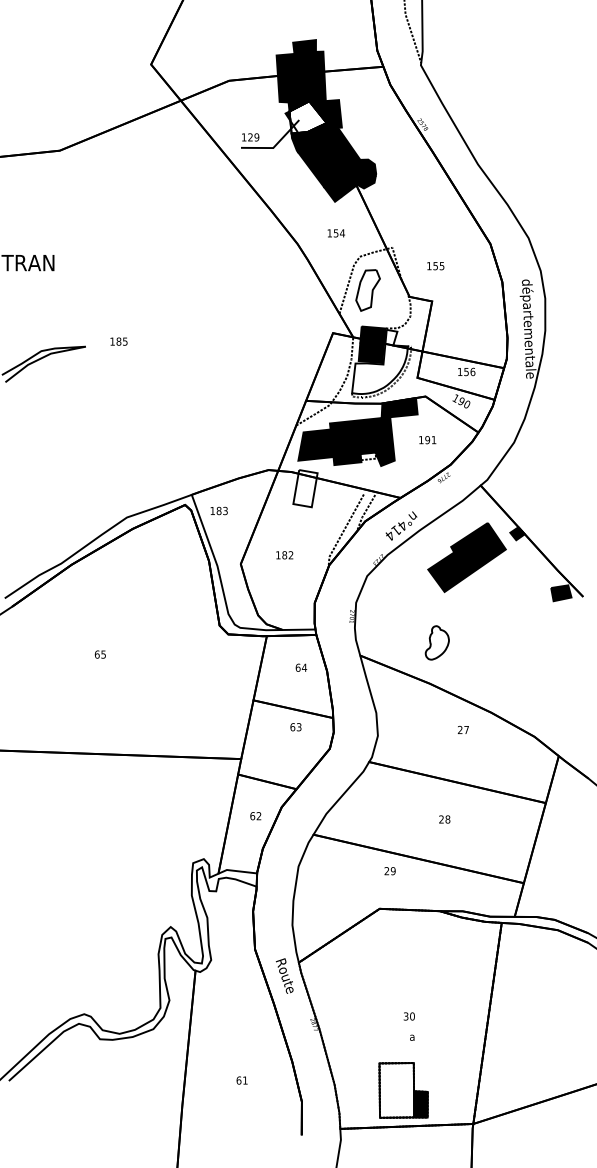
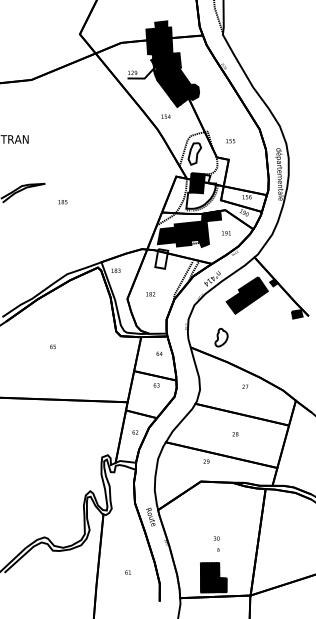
fill: (306, 115) -> (162, 61), added
text: (335, 232) -> (165, 116), moved
text: (118, 342) -> (62, 202), moved
part: (437, 642) -> (221, 337), moved
fill: (395, 1089) -> (209, 577), added

